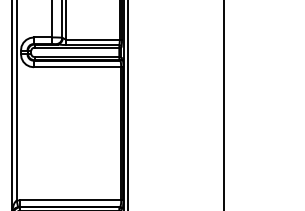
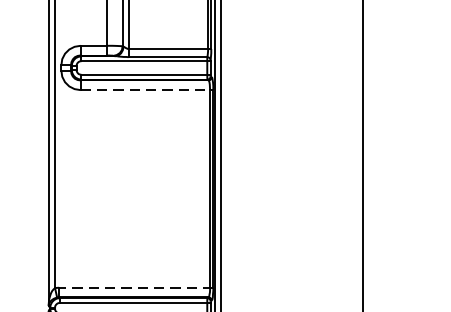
line: (78, 67) -> (146, 90), solid -> dashed
line: (71, 200) -> (136, 287), solid -> dashed

